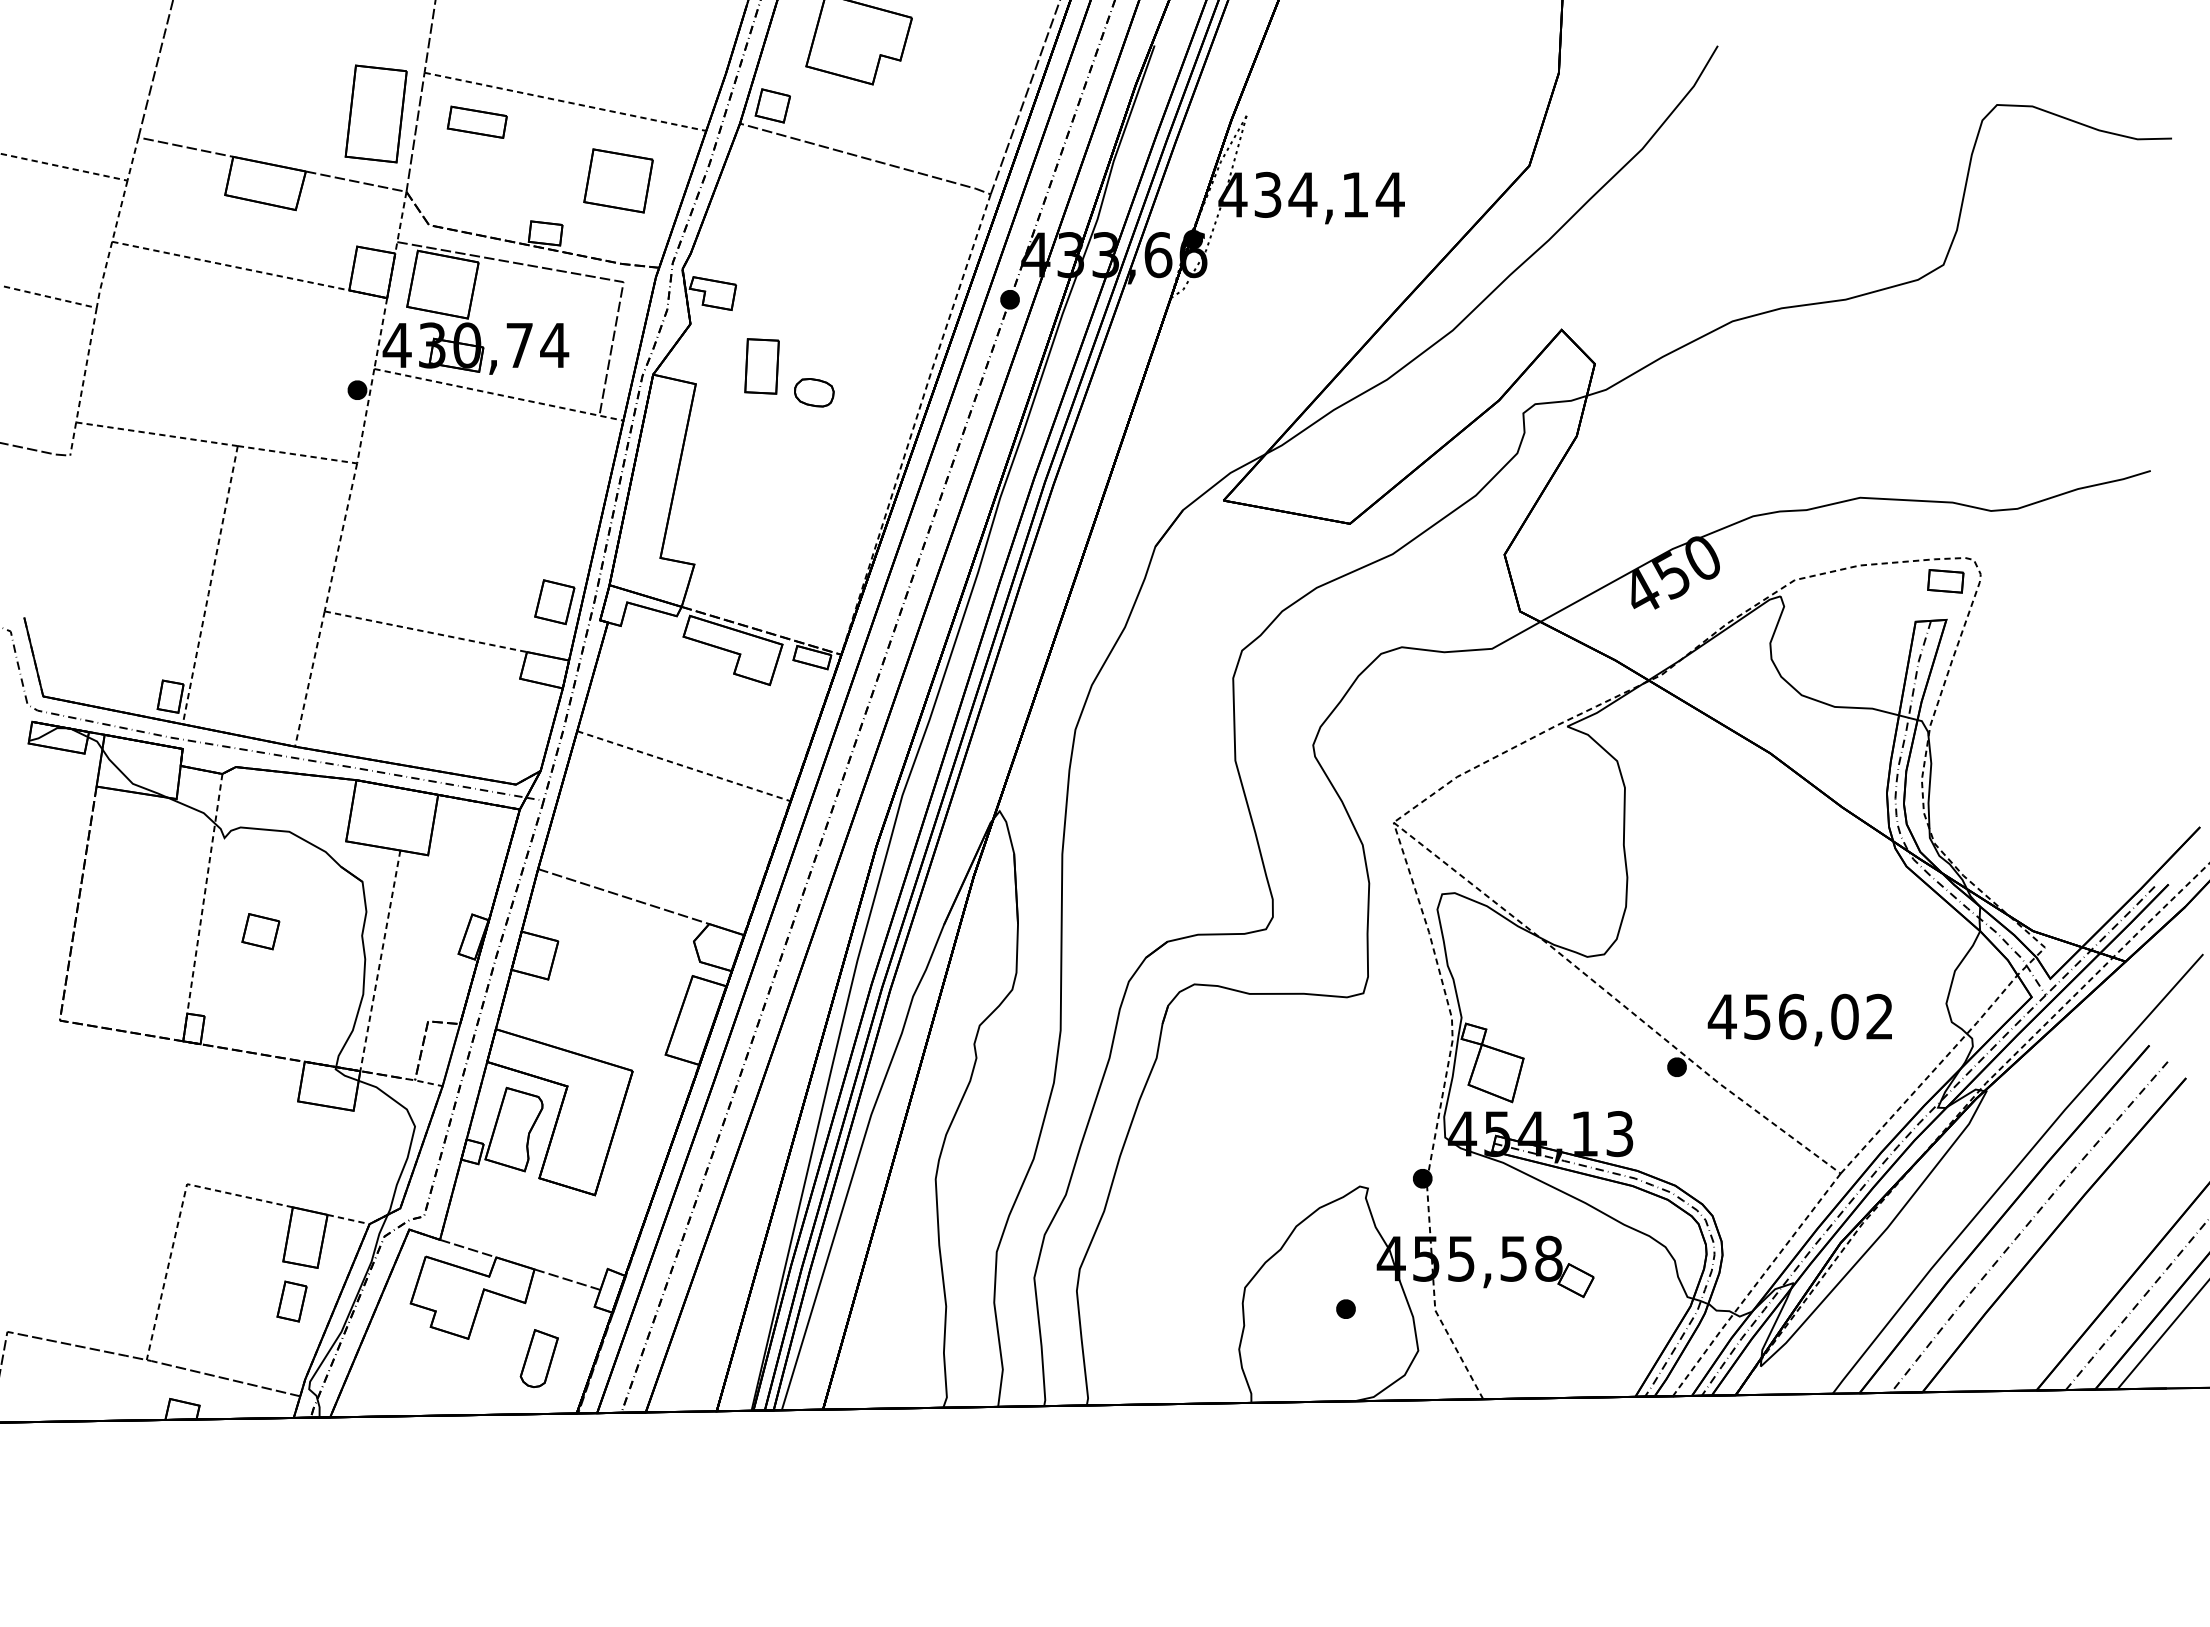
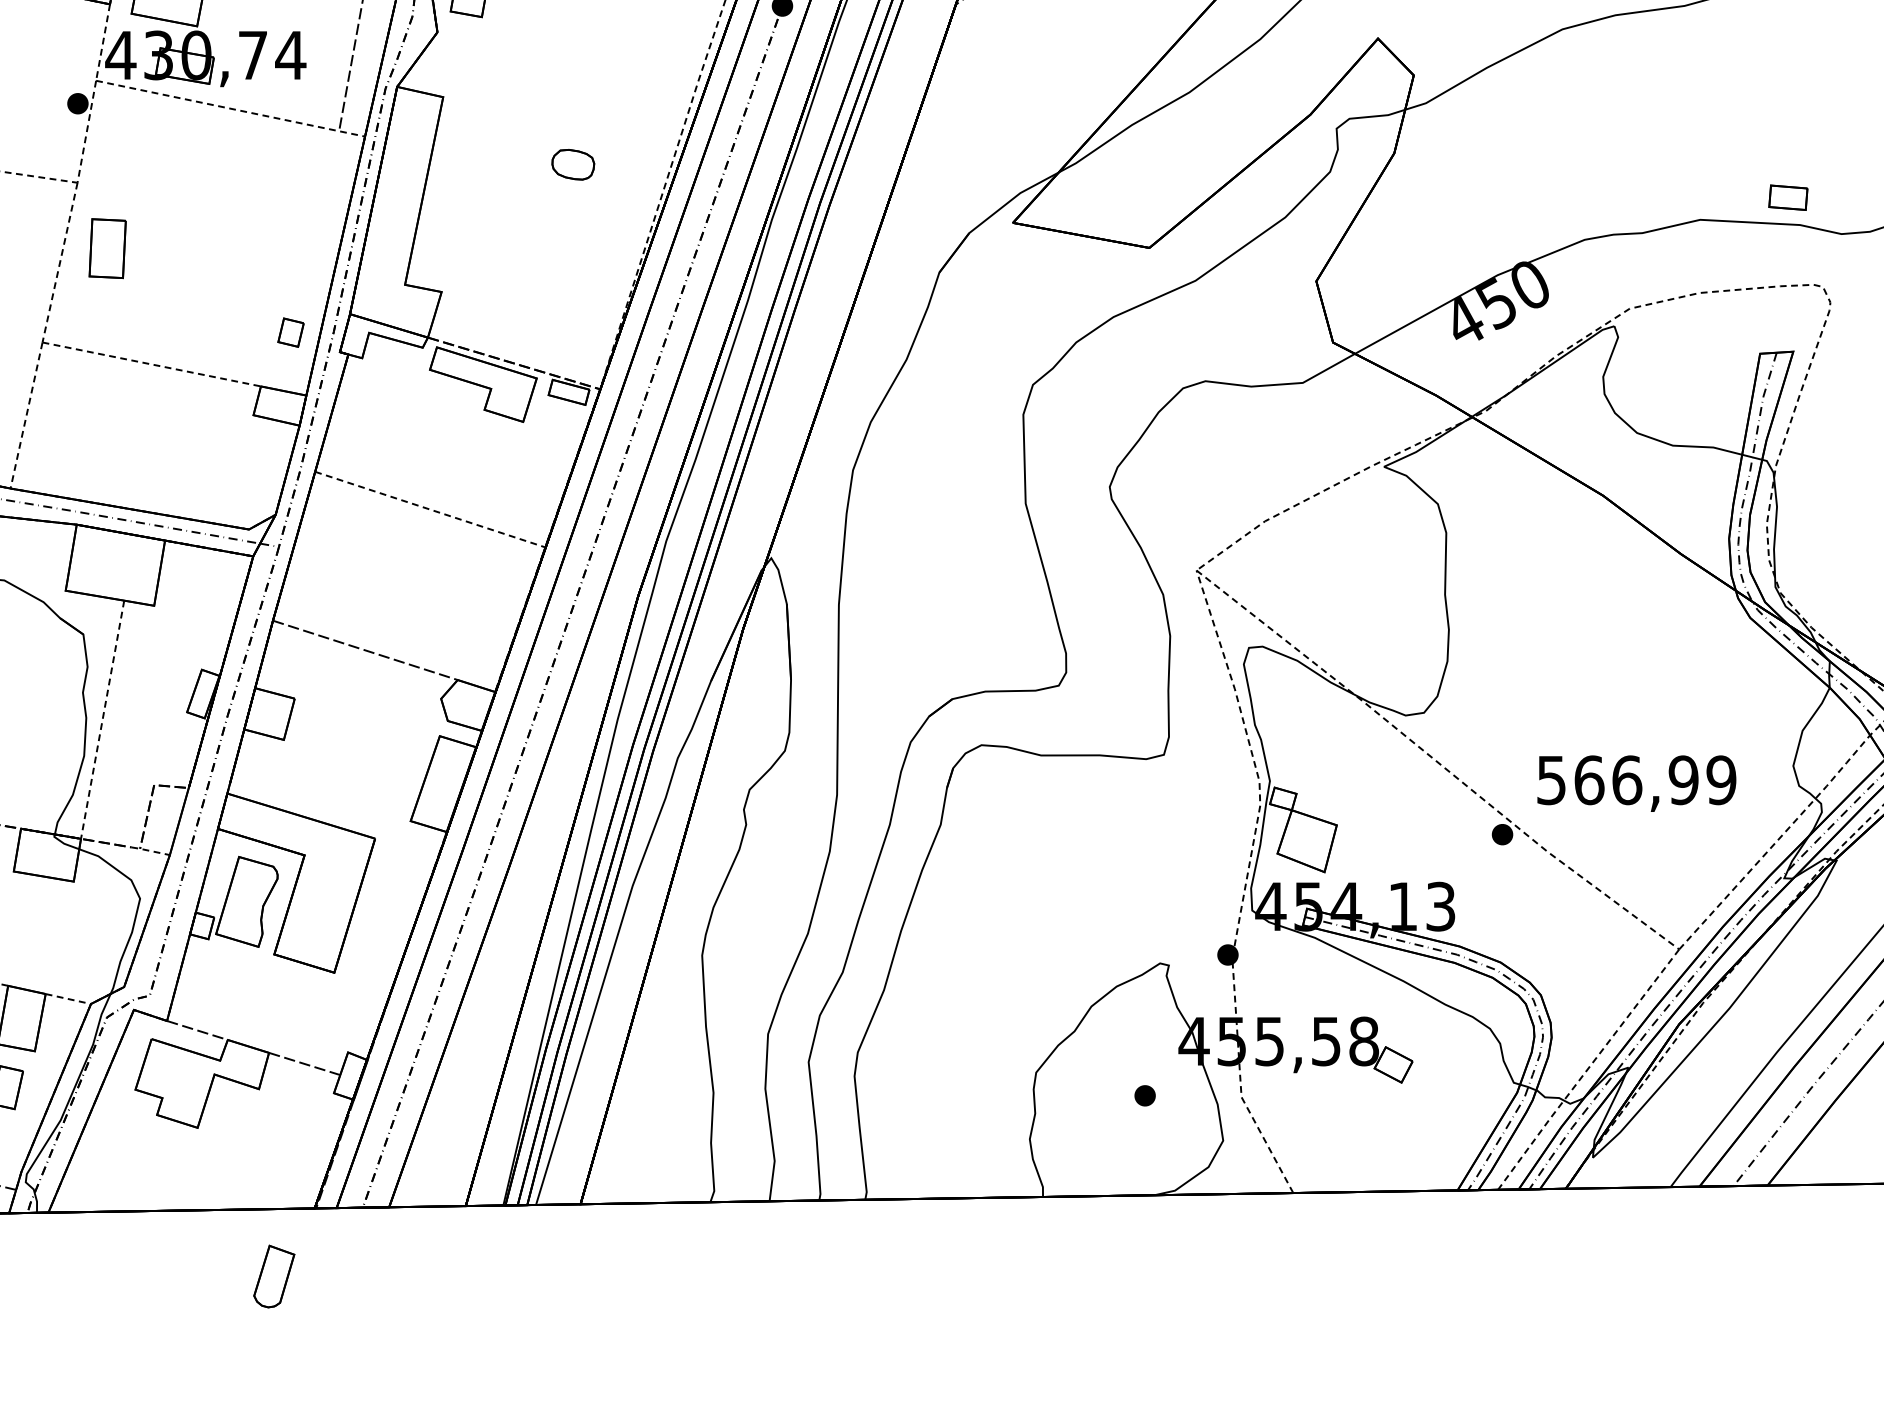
part: (761, 366) -> (107, 248), moved
part: (814, 392) -> (573, 164), moved
part: (1945, 581) -> (1788, 197), moved
part: (554, 602) -> (290, 332), size x0.6
text: (1800, 1016) -> (1635, 779), 456,02 -> 566,99
part: (538, 1358) -> (273, 1276), moved

